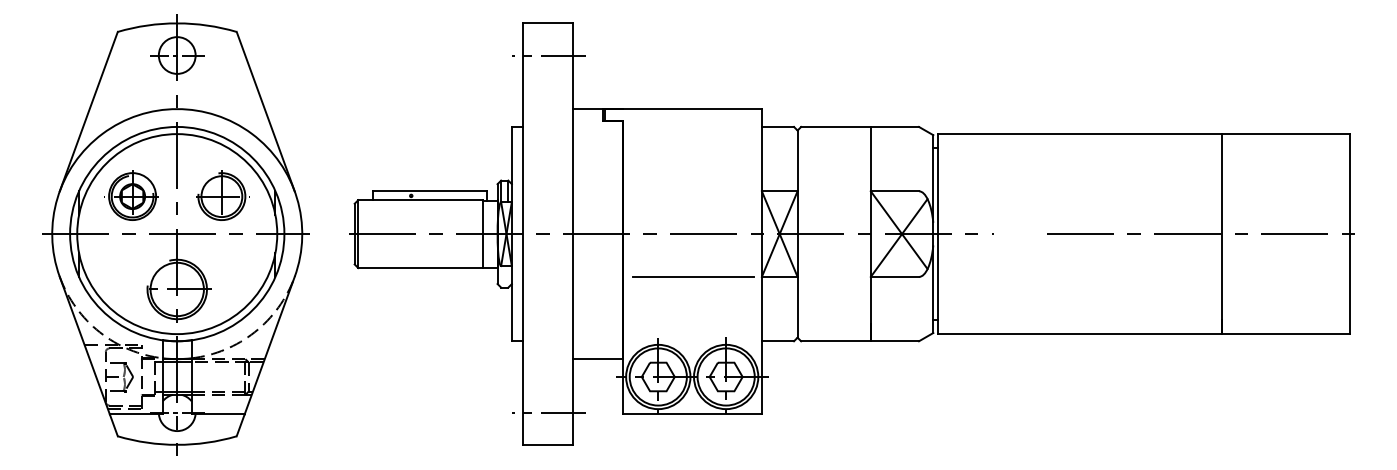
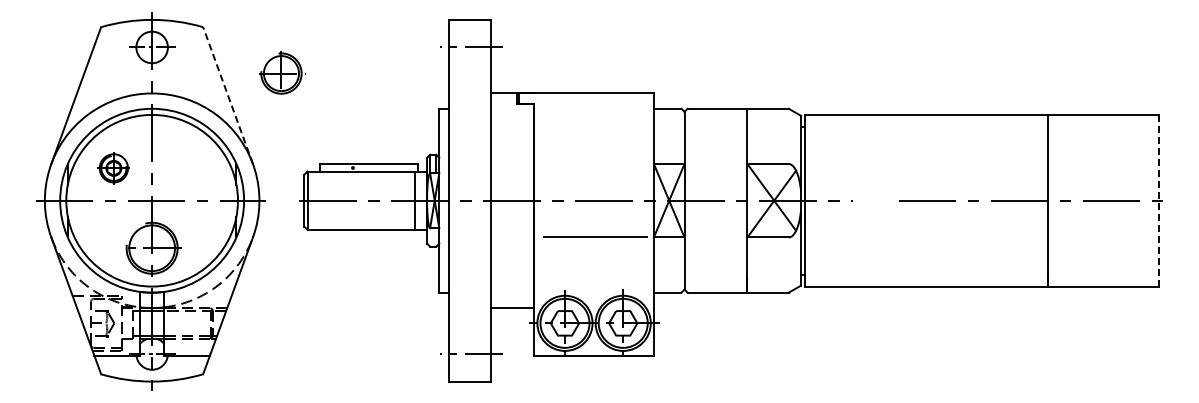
line: (266, 111) -> (228, 95), solid -> dashed
part: (132, 195) -> (113, 167), size x0.7
part: (223, 195) -> (282, 72), moved
line: (1349, 233) -> (1158, 200), solid -> dashed

